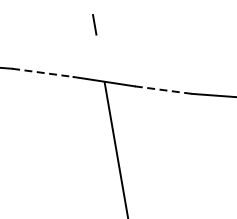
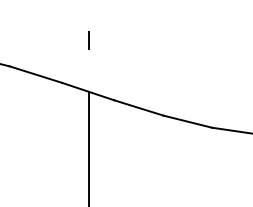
line: (43, 72) -> (36, 74), dashed -> solid
line: (163, 89) -> (138, 107), dashed -> solid

